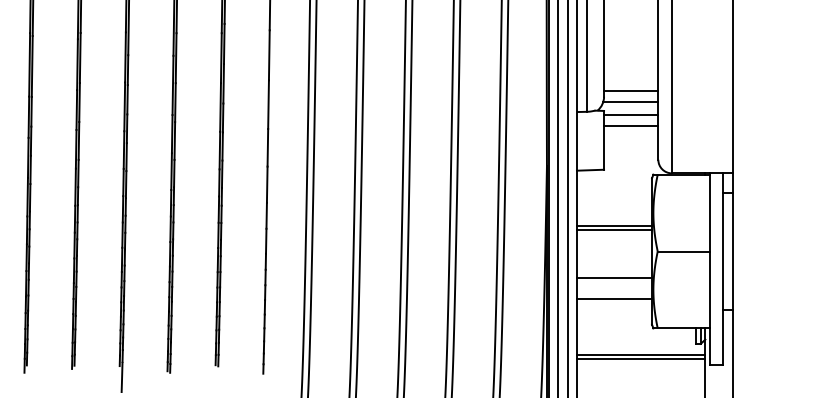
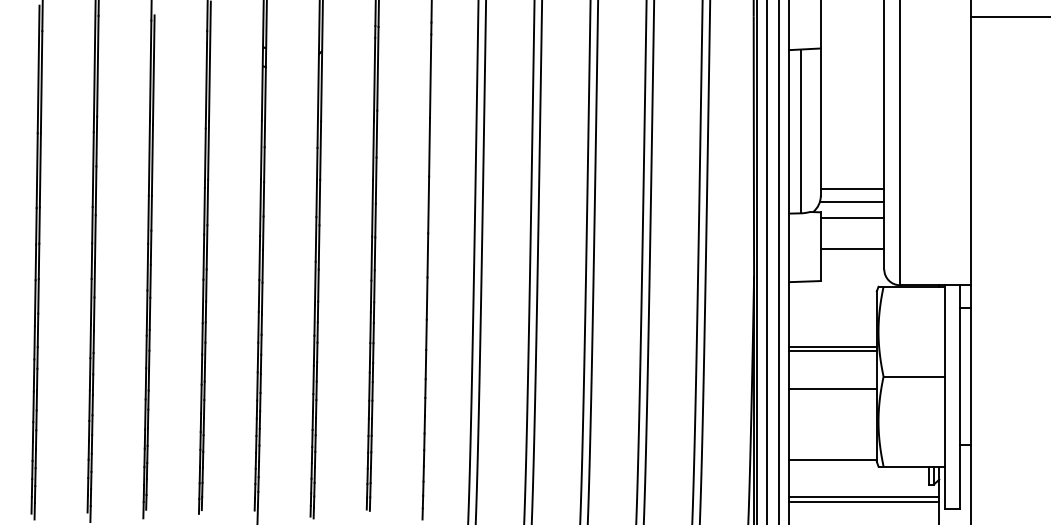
line: (631, 125) -> (852, 249), moved
line: (614, 277) -> (832, 389), moved
line: (614, 299) -> (832, 459), moved

